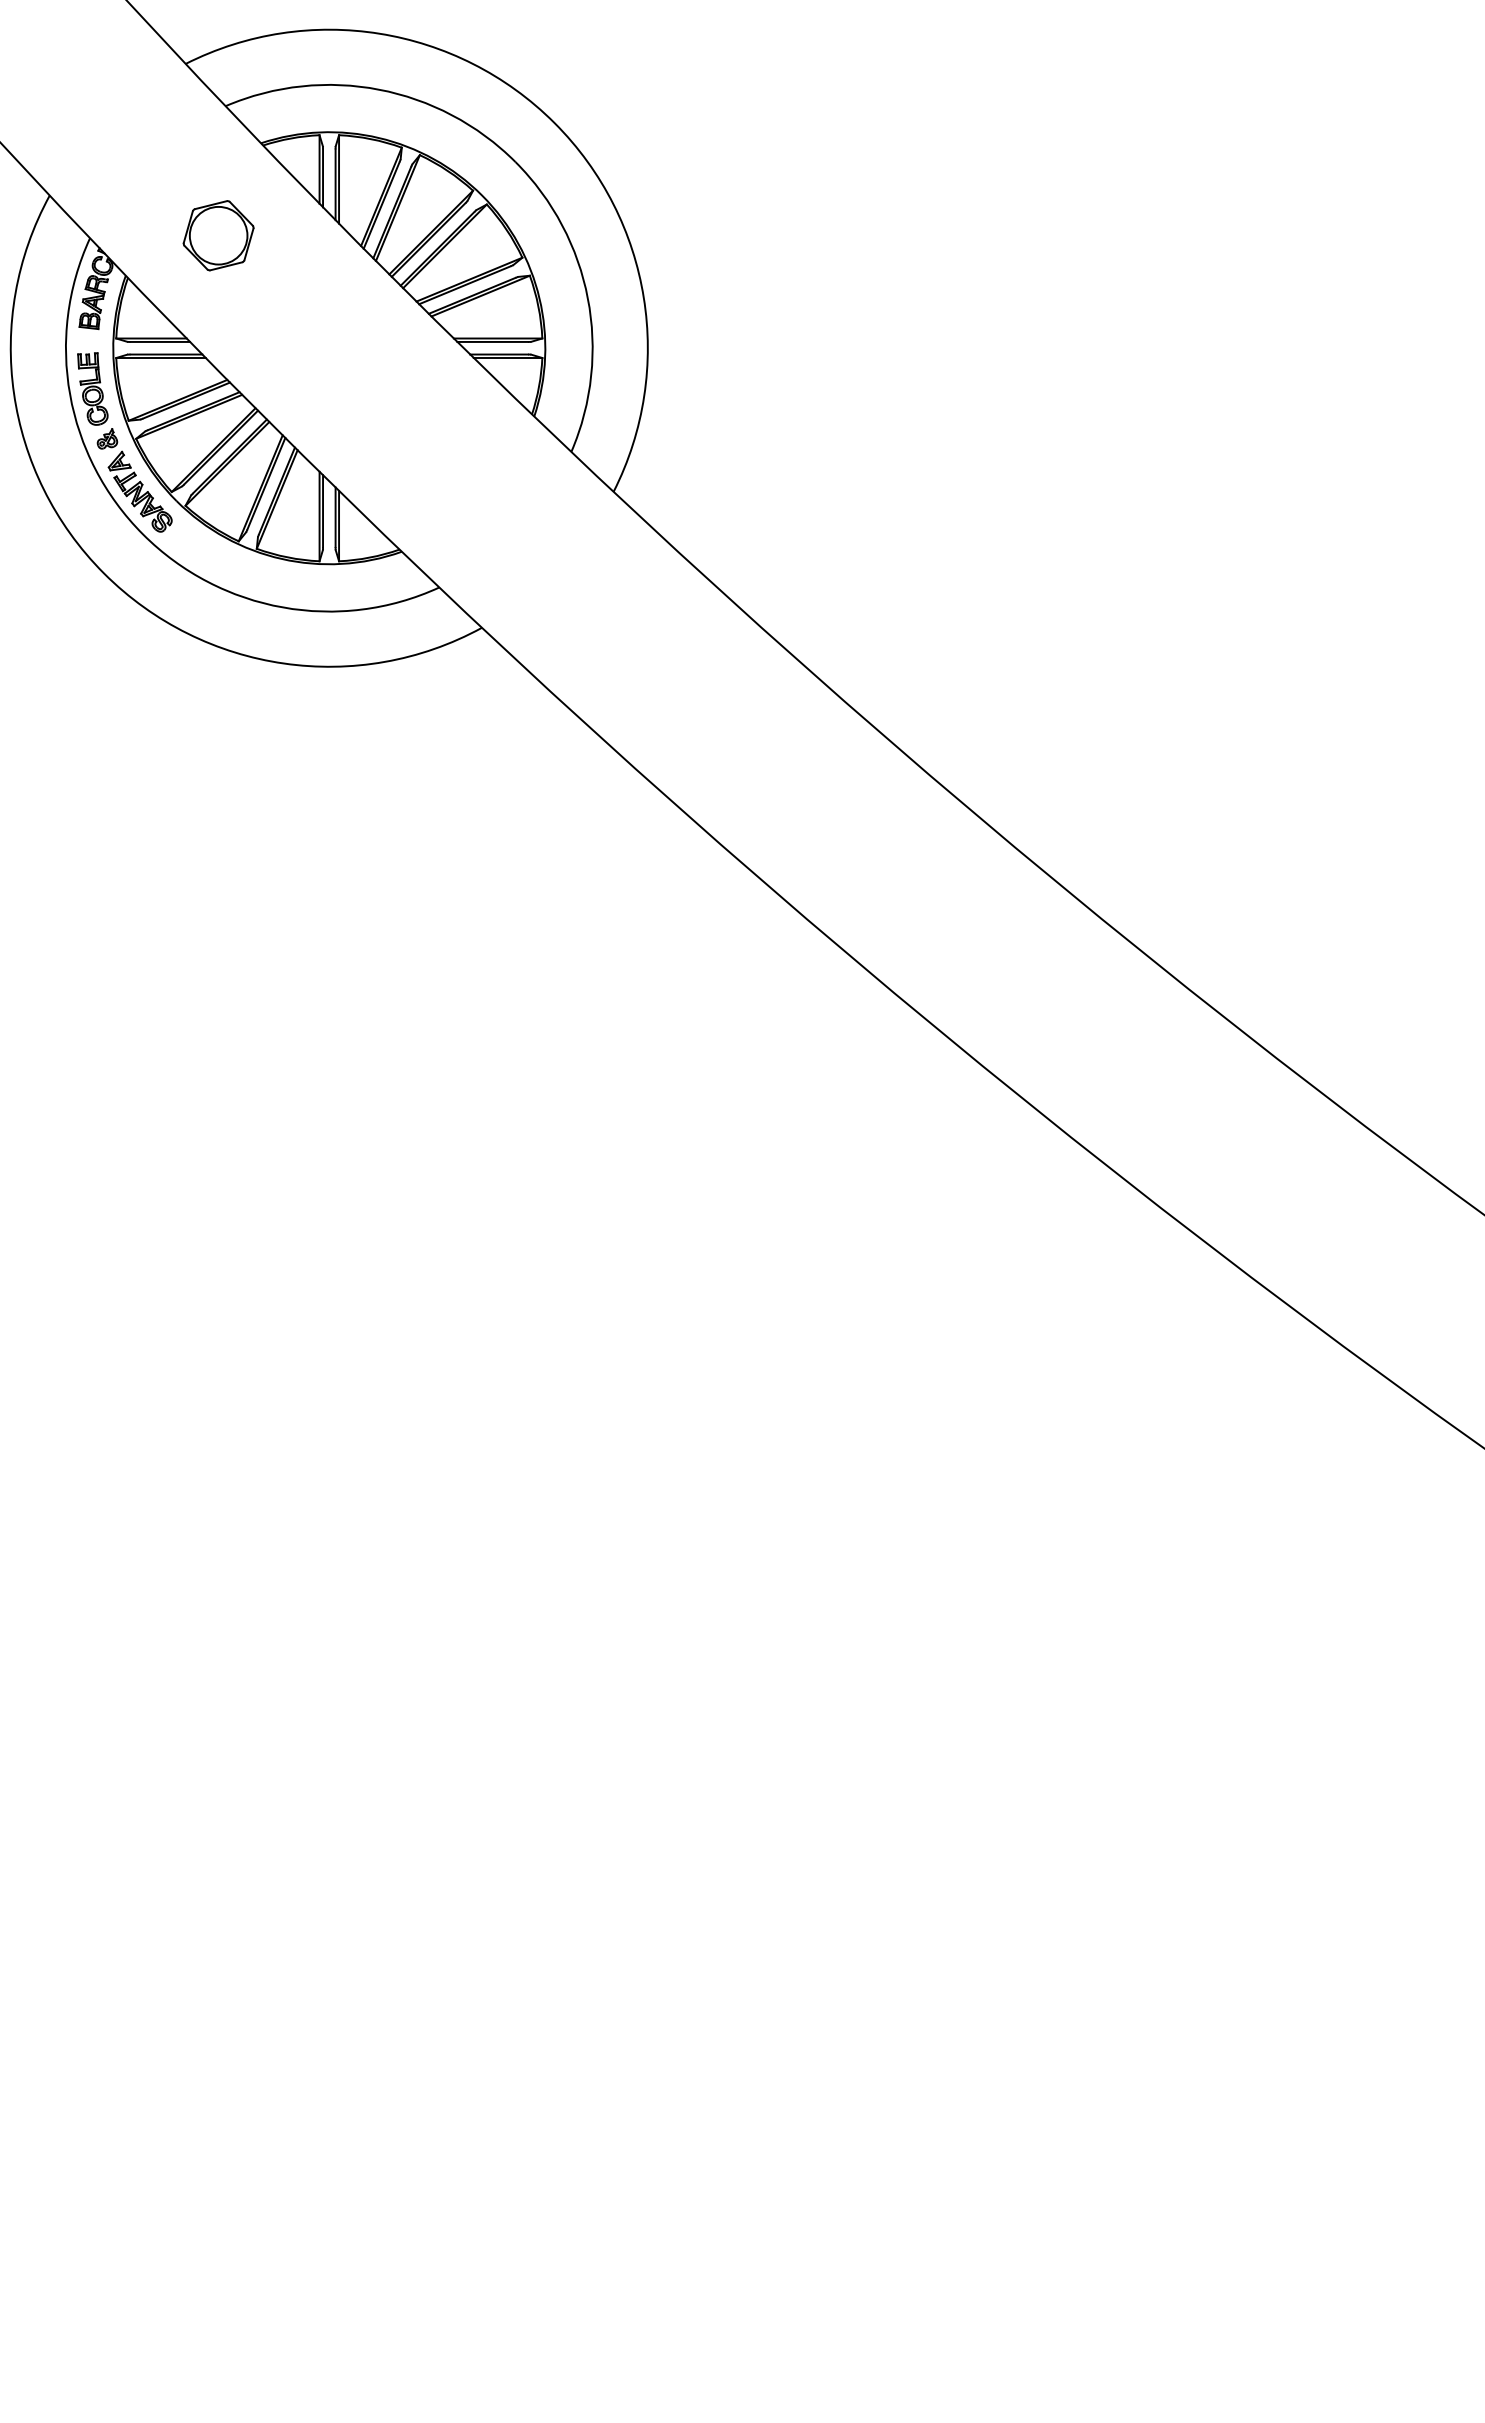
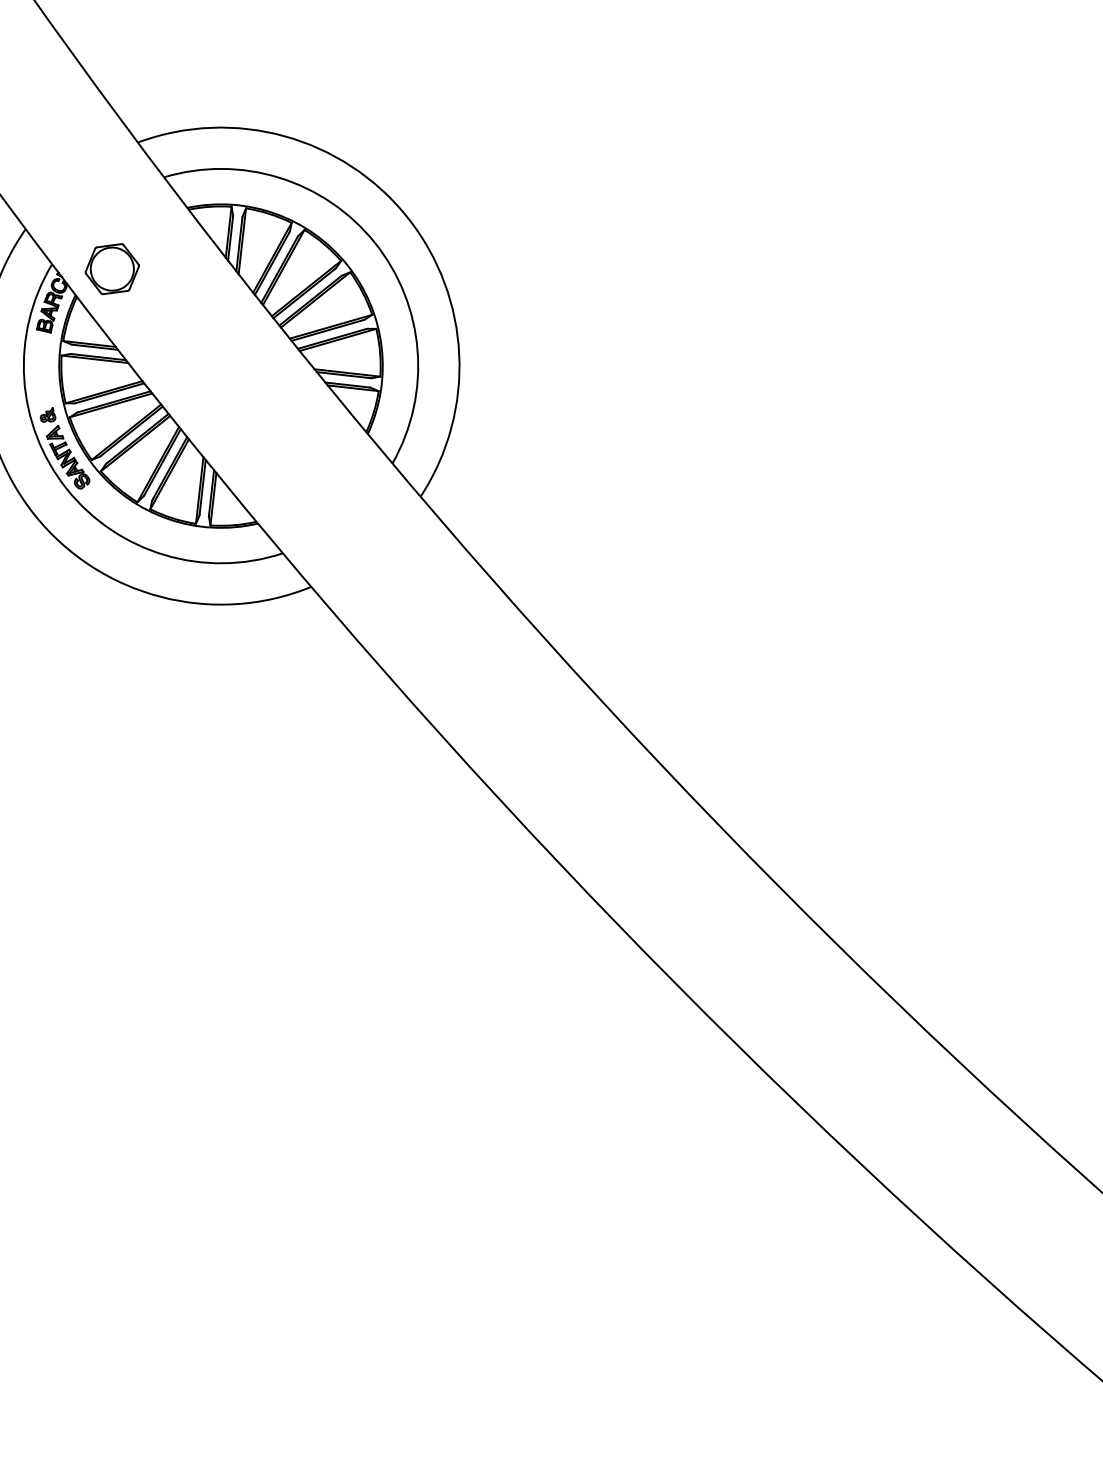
part: (218, 235) -> (112, 268), moved
part: (92, 388) -> (41, 376), removed

